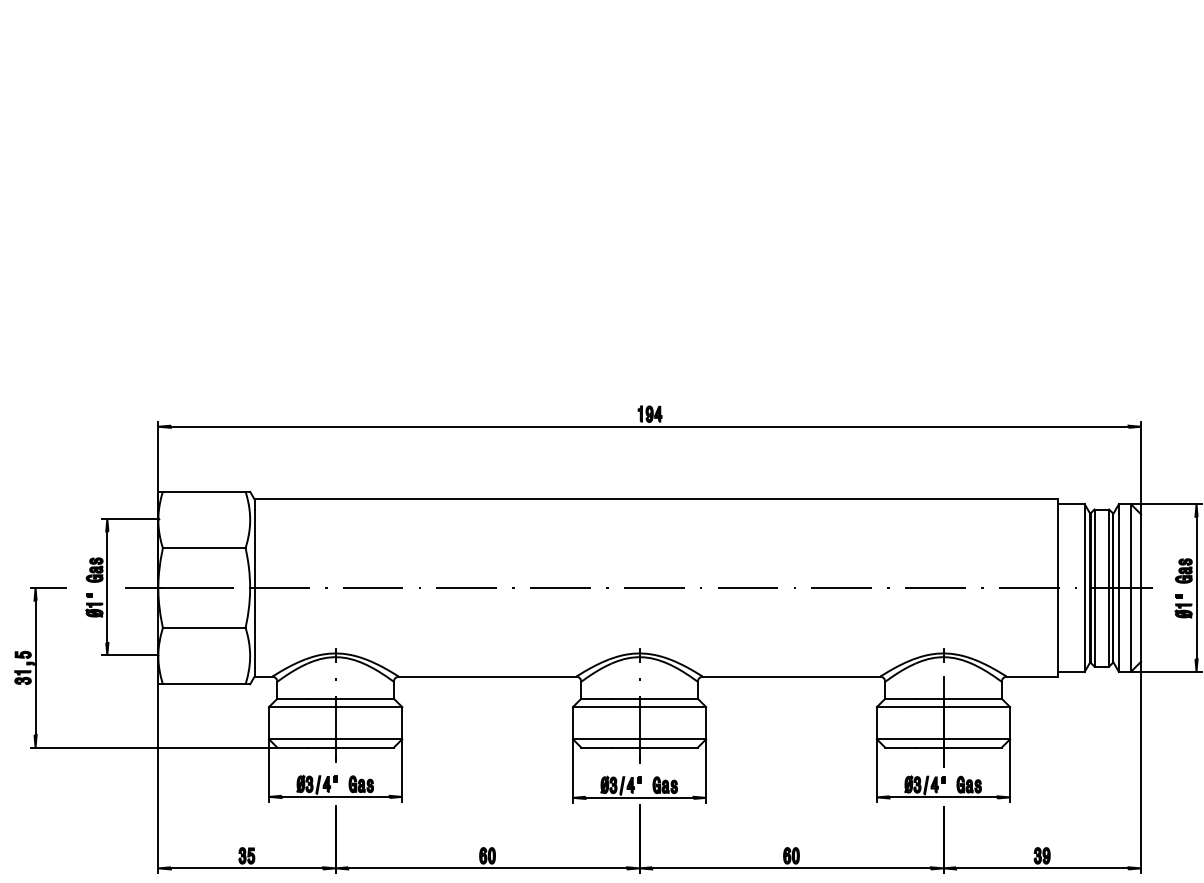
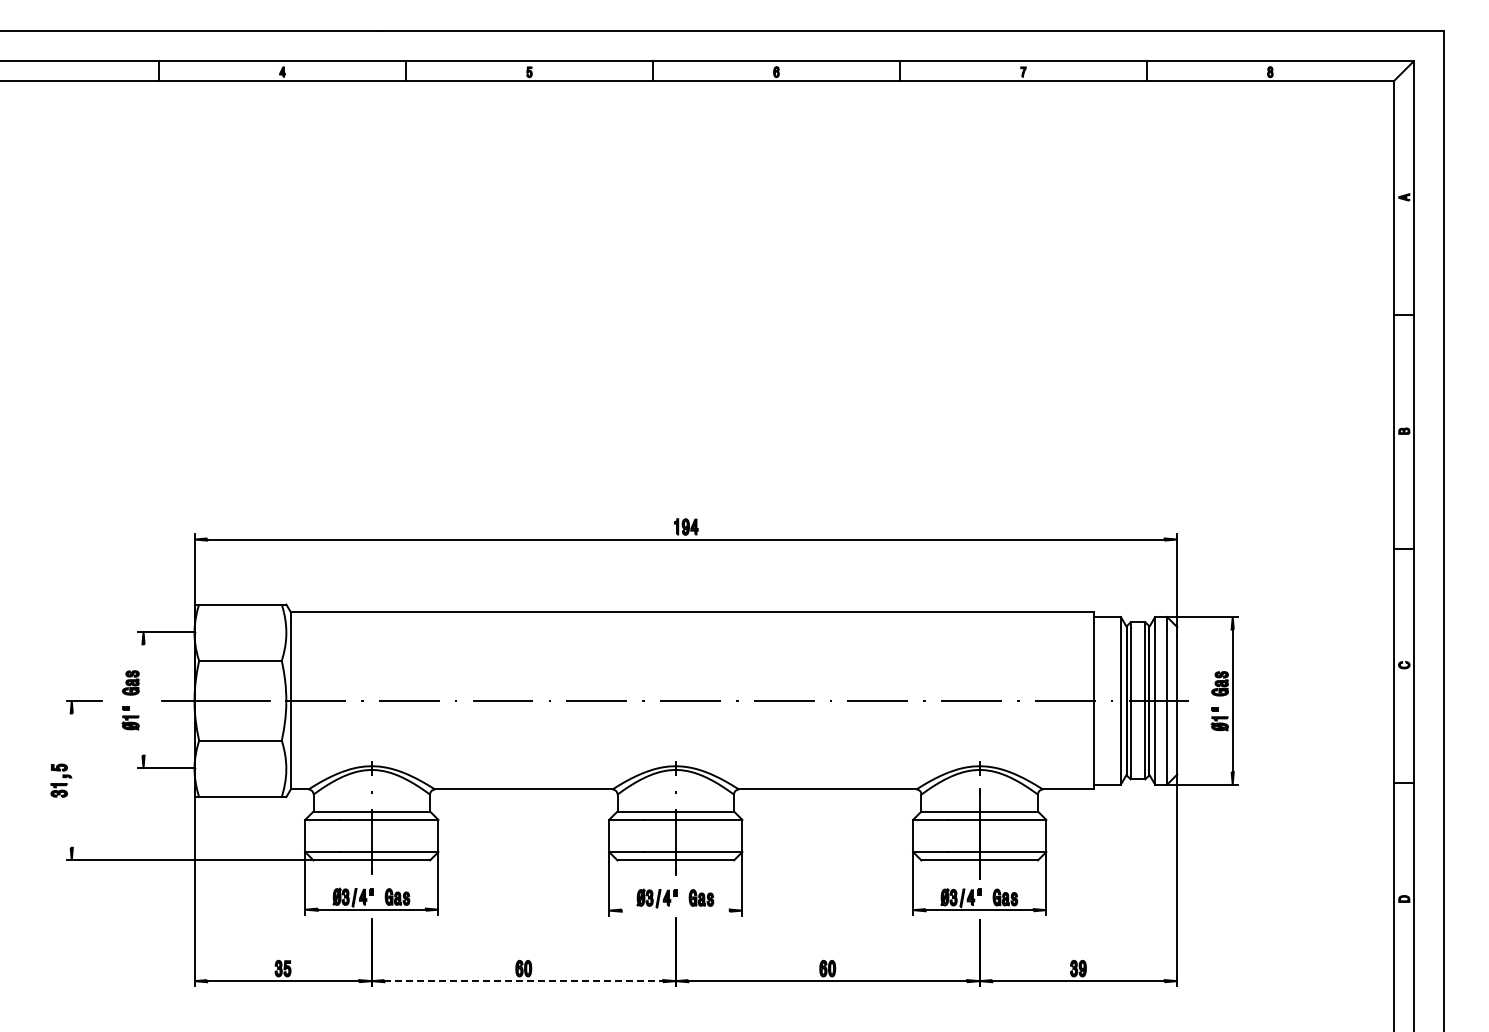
line: (107, 586) -> (143, 699), removed
line: (35, 667) -> (71, 780), removed
line: (639, 797) -> (675, 910), removed
line: (488, 868) -> (524, 981), solid -> dashed

